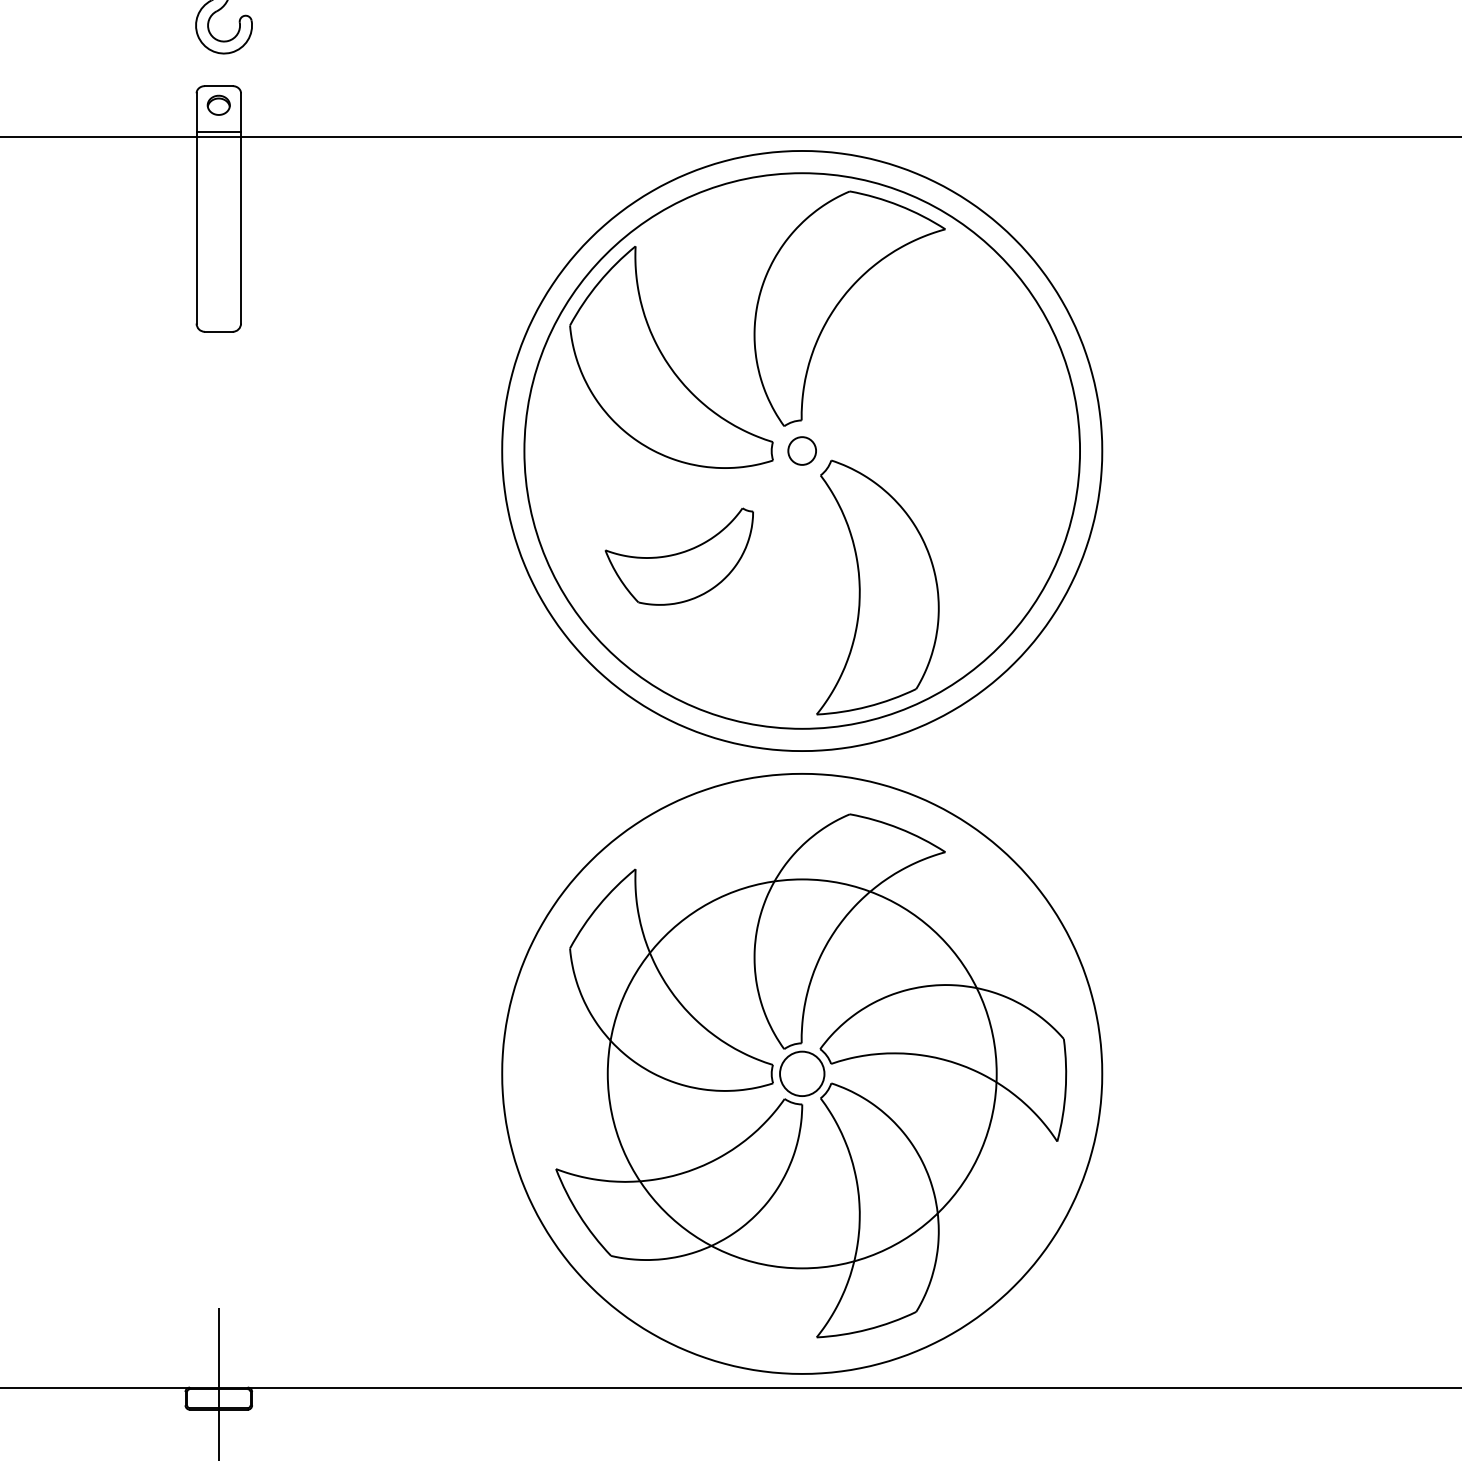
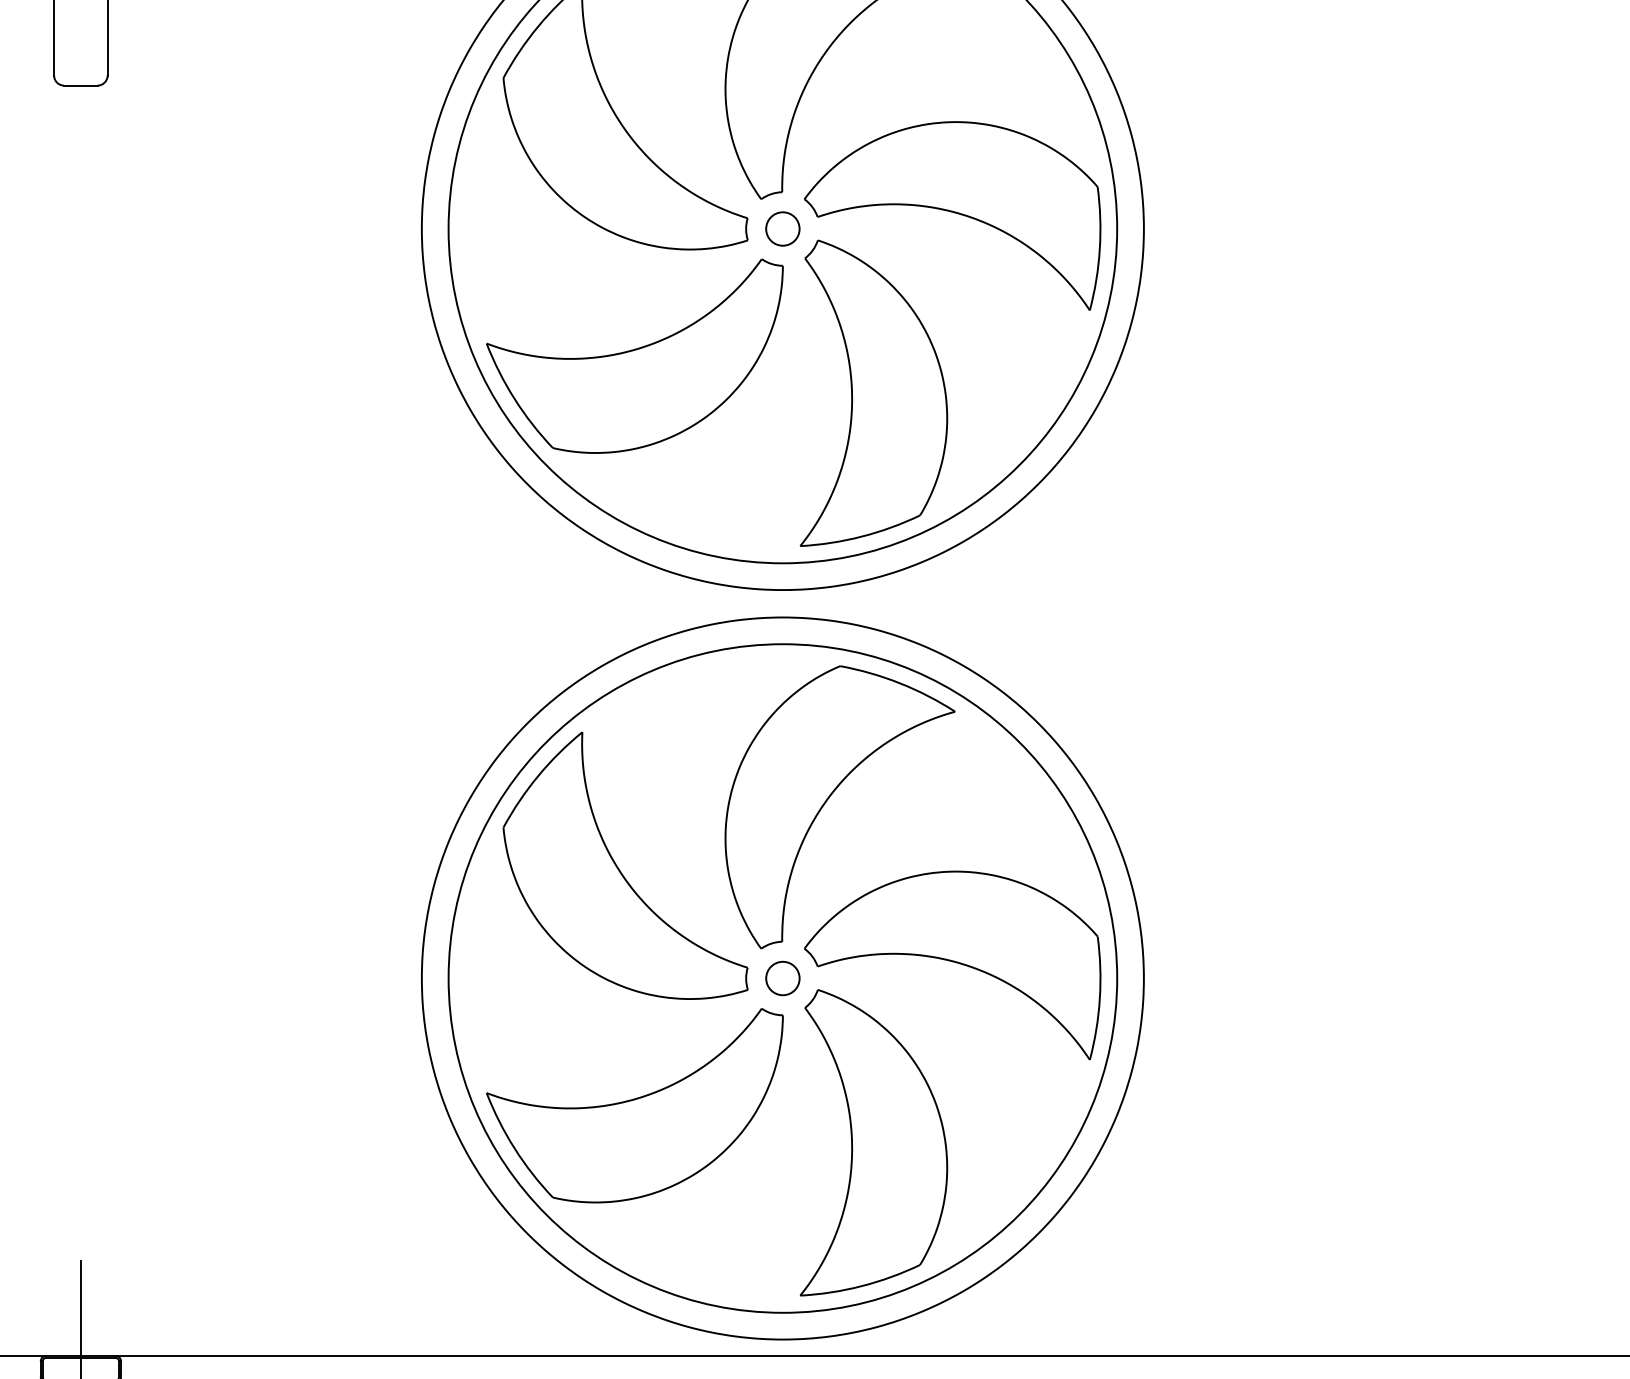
part: (943, 439) -> (952, 215), added
part: (679, 556) -> (635, 355), size x1.67
circle: (802, 1073) -> (783, 978), size x0.62
circle: (802, 1073) -> (783, 978), size x1.43

